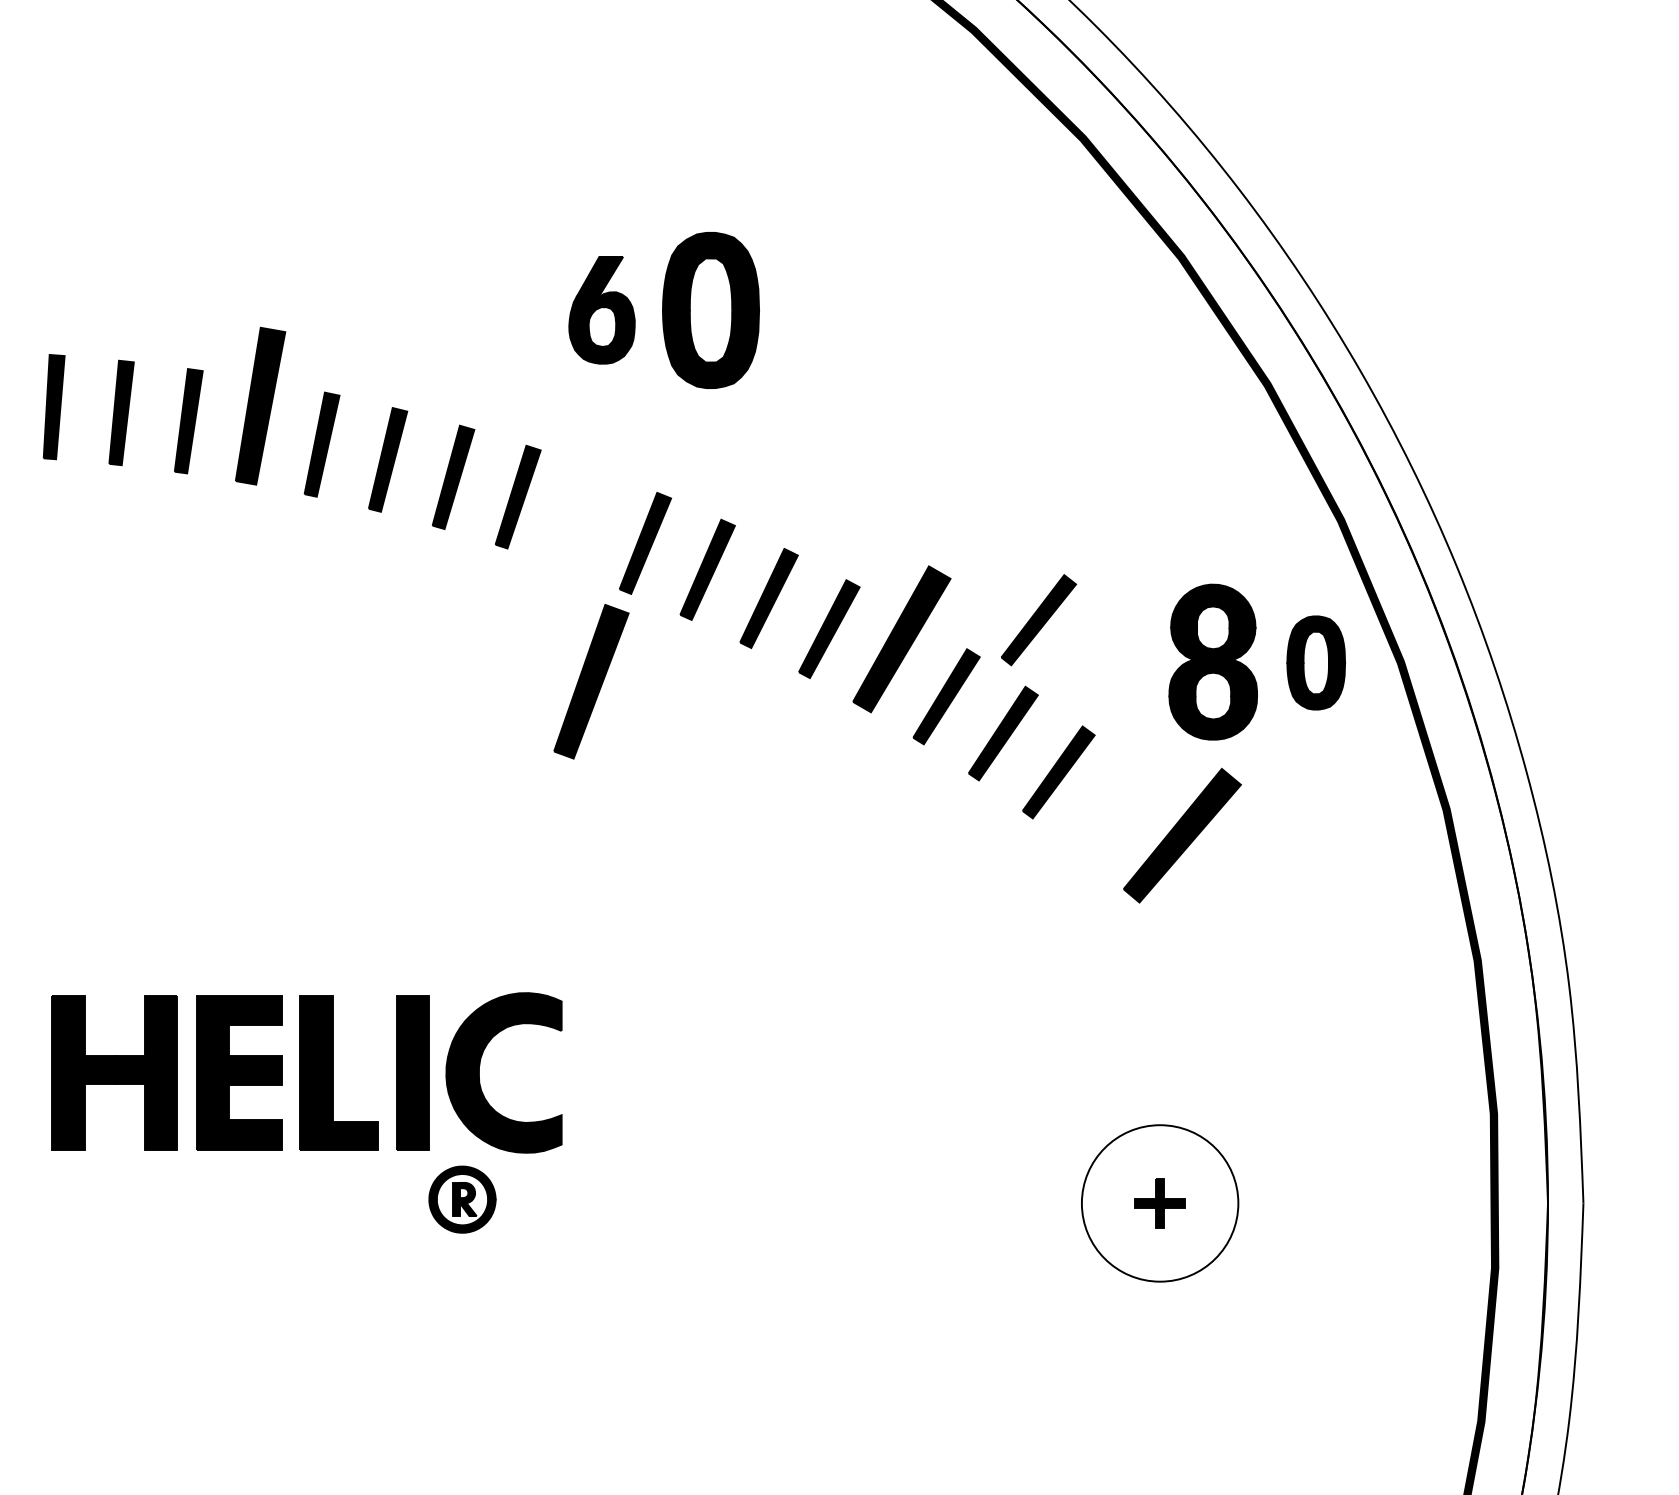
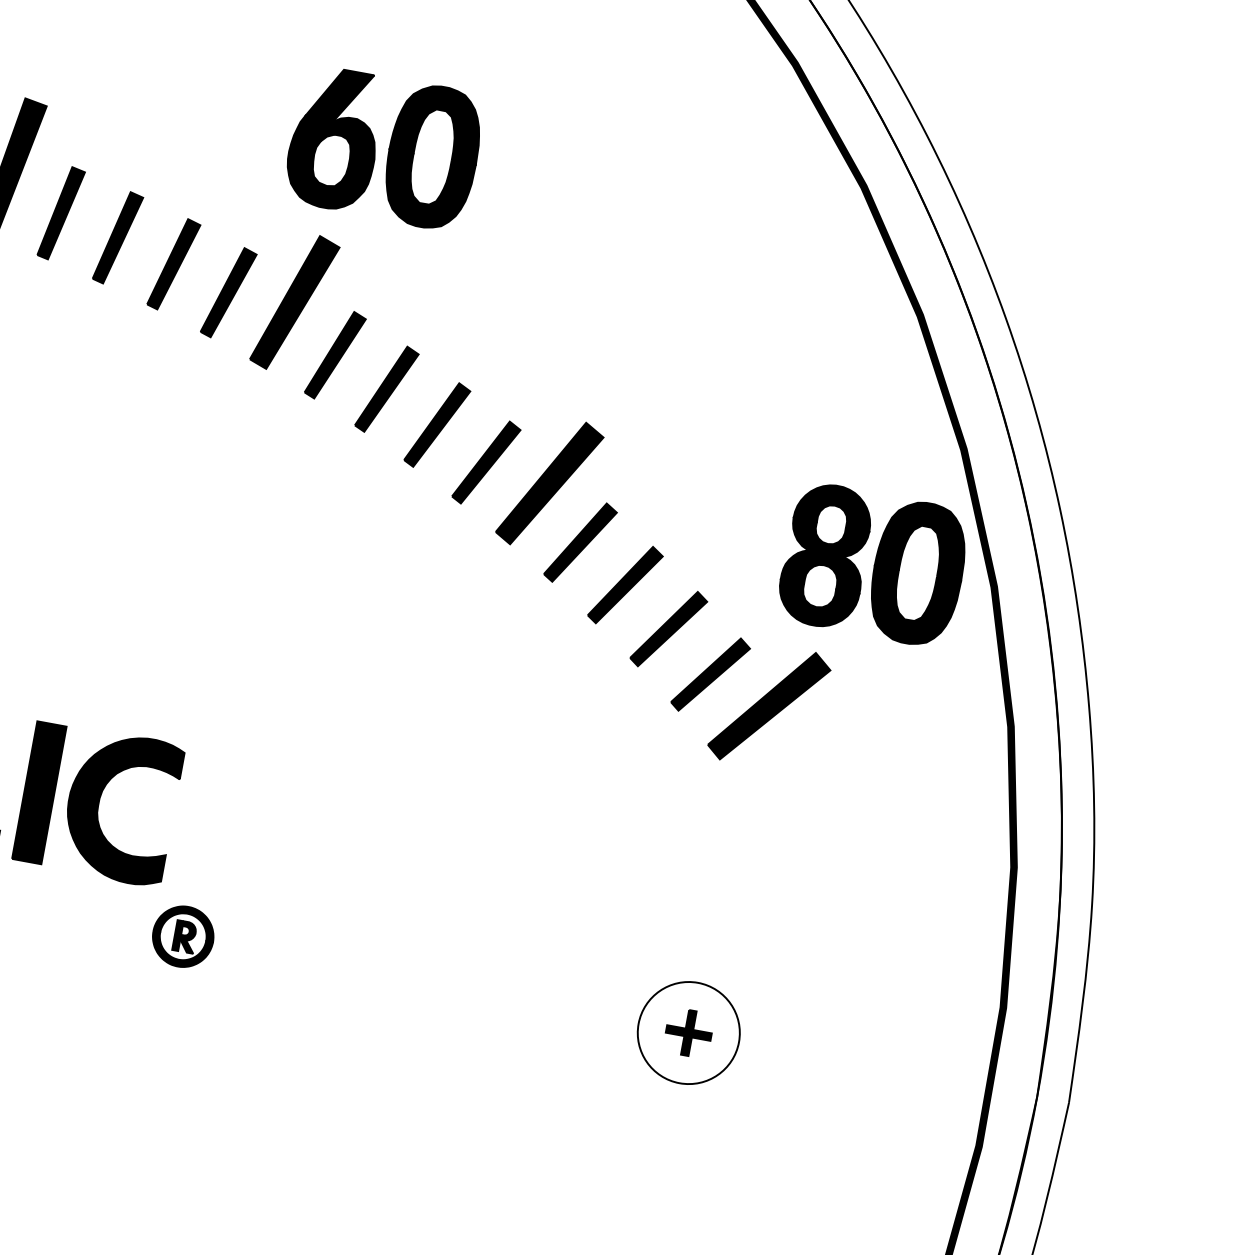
part: (601, 310) -> (334, 139), size x1.43
part: (1039, 620) -> (711, 675), moved
part: (1316, 662) -> (918, 573), size x1.67
part: (591, 681) -> (294, 302), moved
part: (462, 1199) -> (183, 936), moved
circle: (1160, 1203) -> (689, 1033), size x0.71

